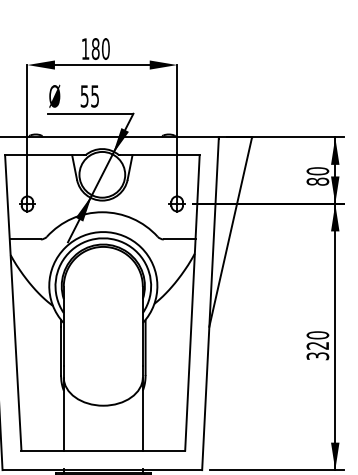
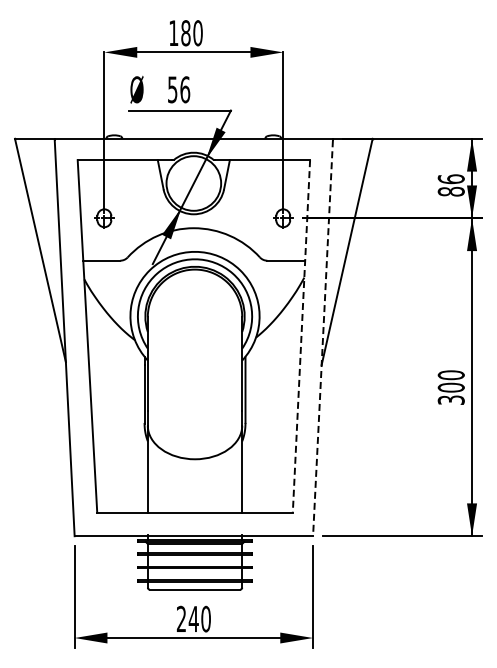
text: (95, 96) -> (185, 89), 55 -> 56
text: (317, 171) -> (450, 179), 80 -> 86
line: (192, 302) -> (301, 336), solid -> dashed
line: (210, 304) -> (322, 338), solid -> dashed
text: (317, 345) -> (450, 387), 320 -> 300

